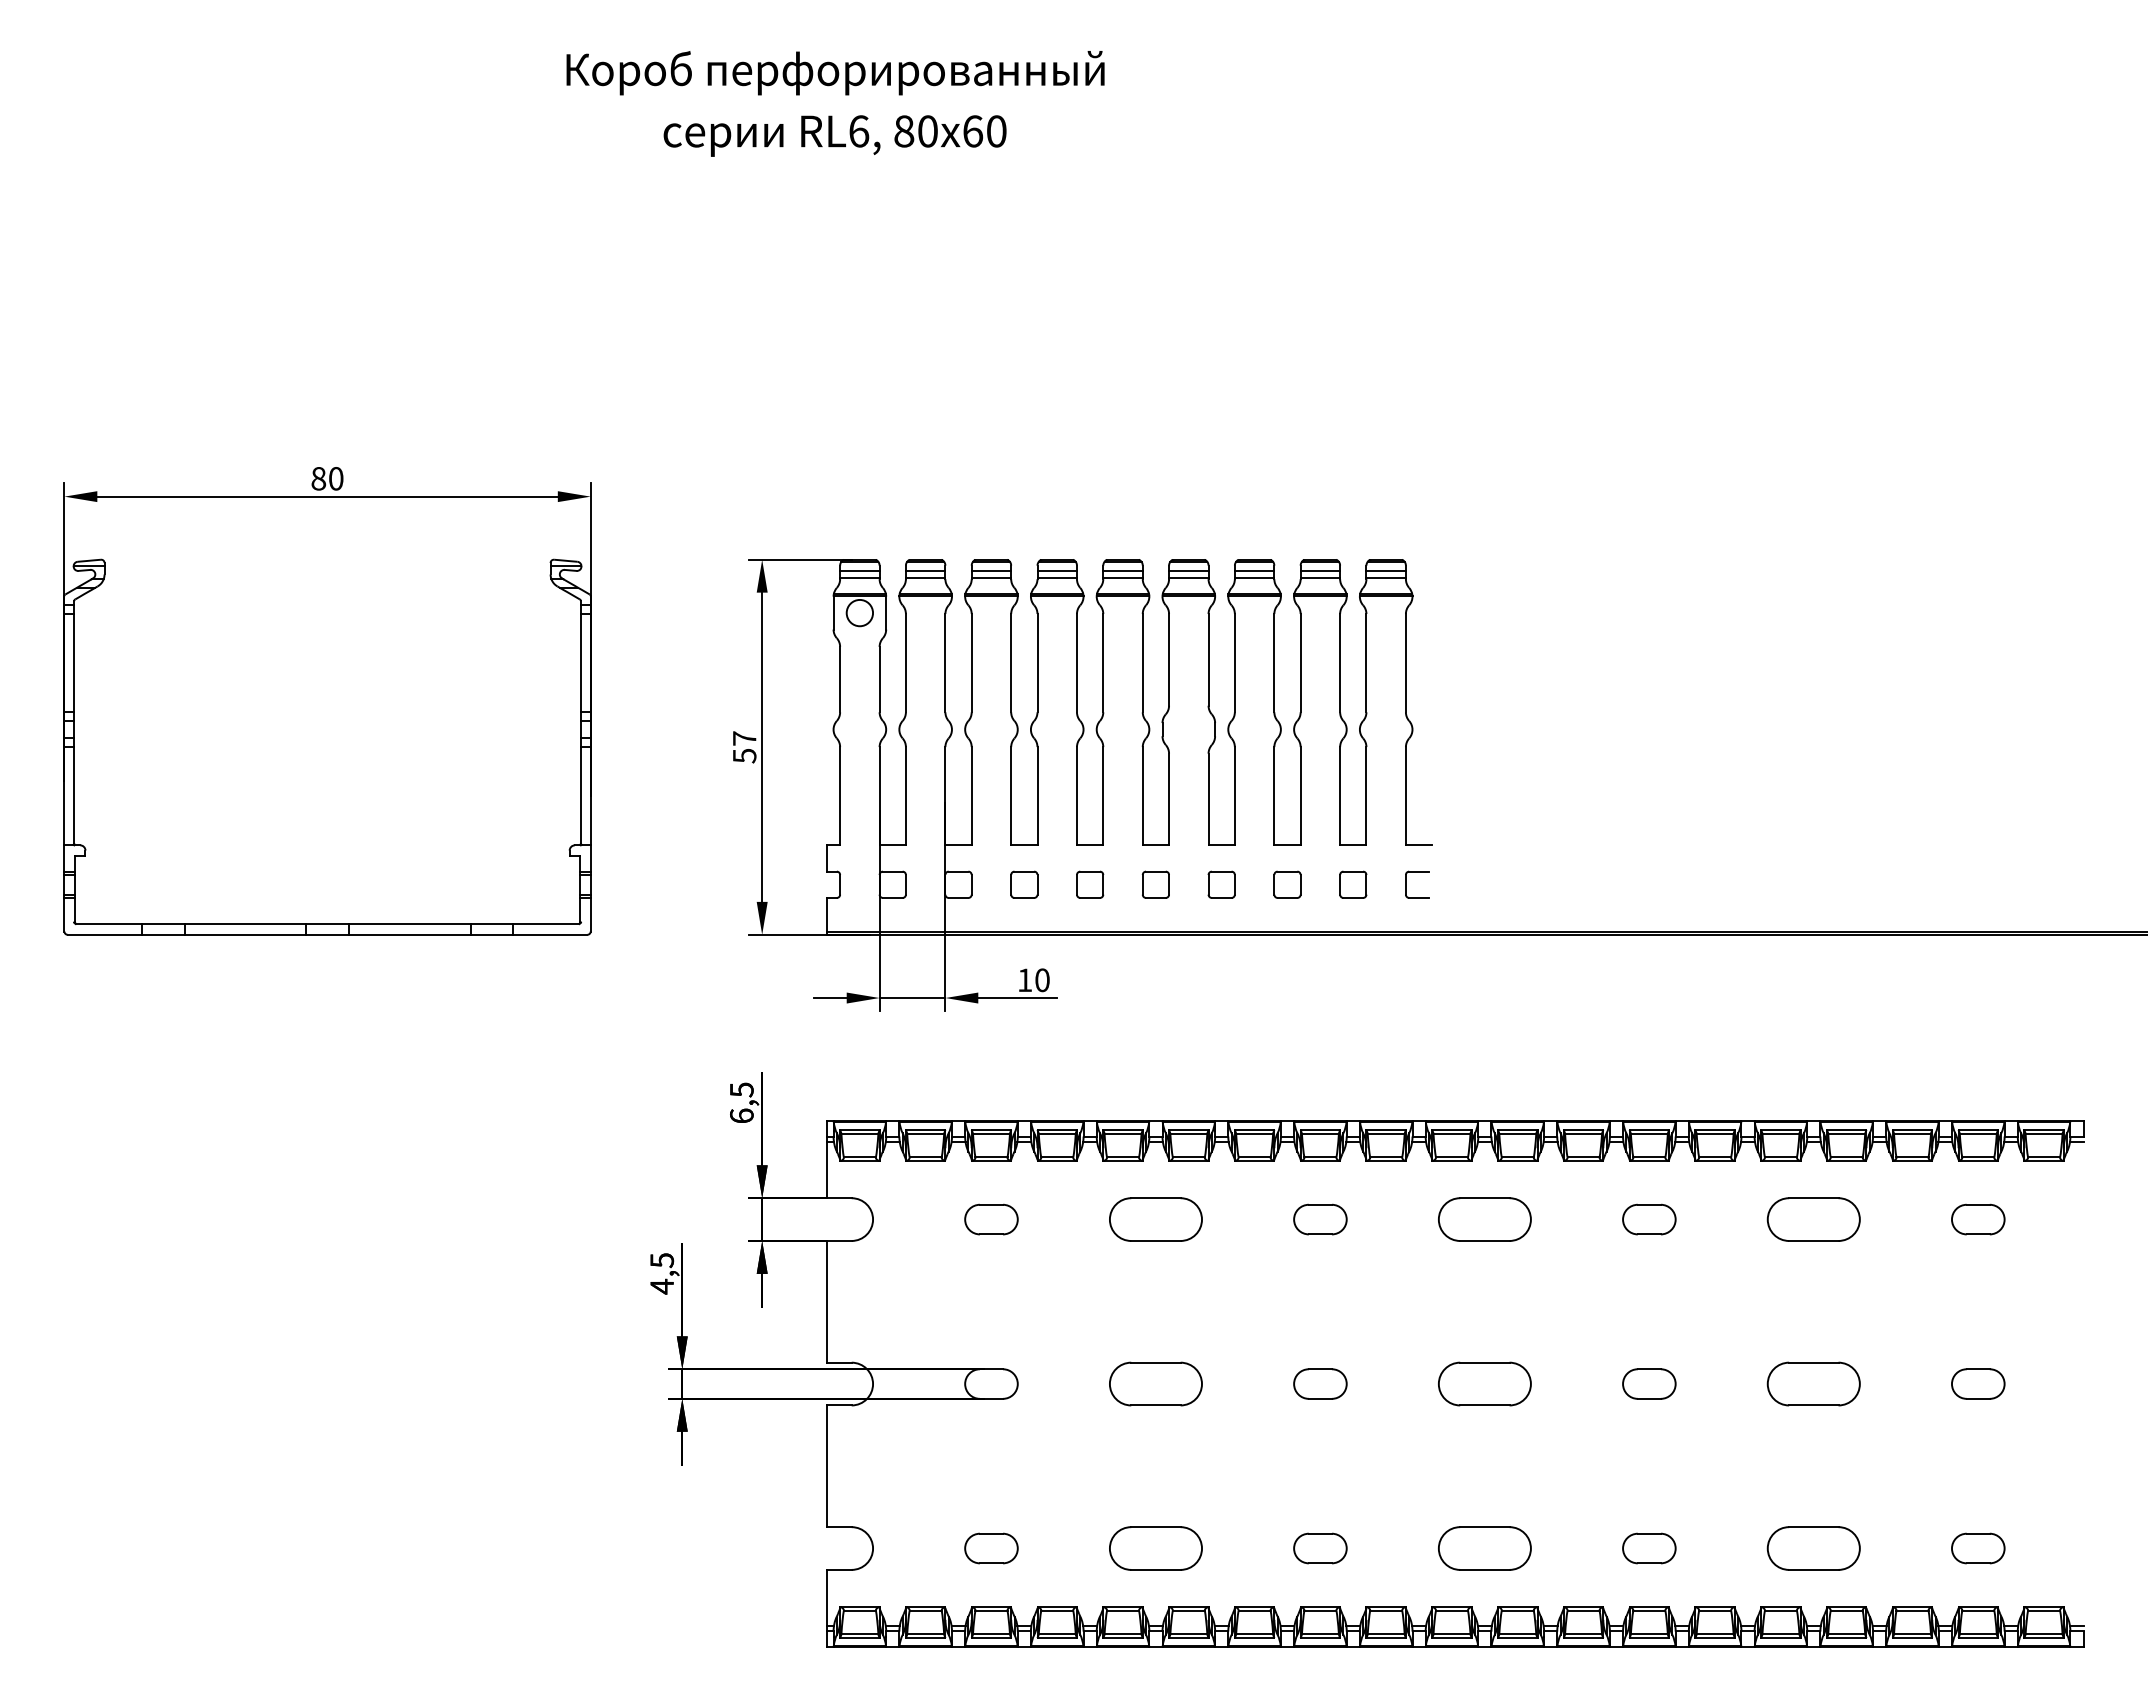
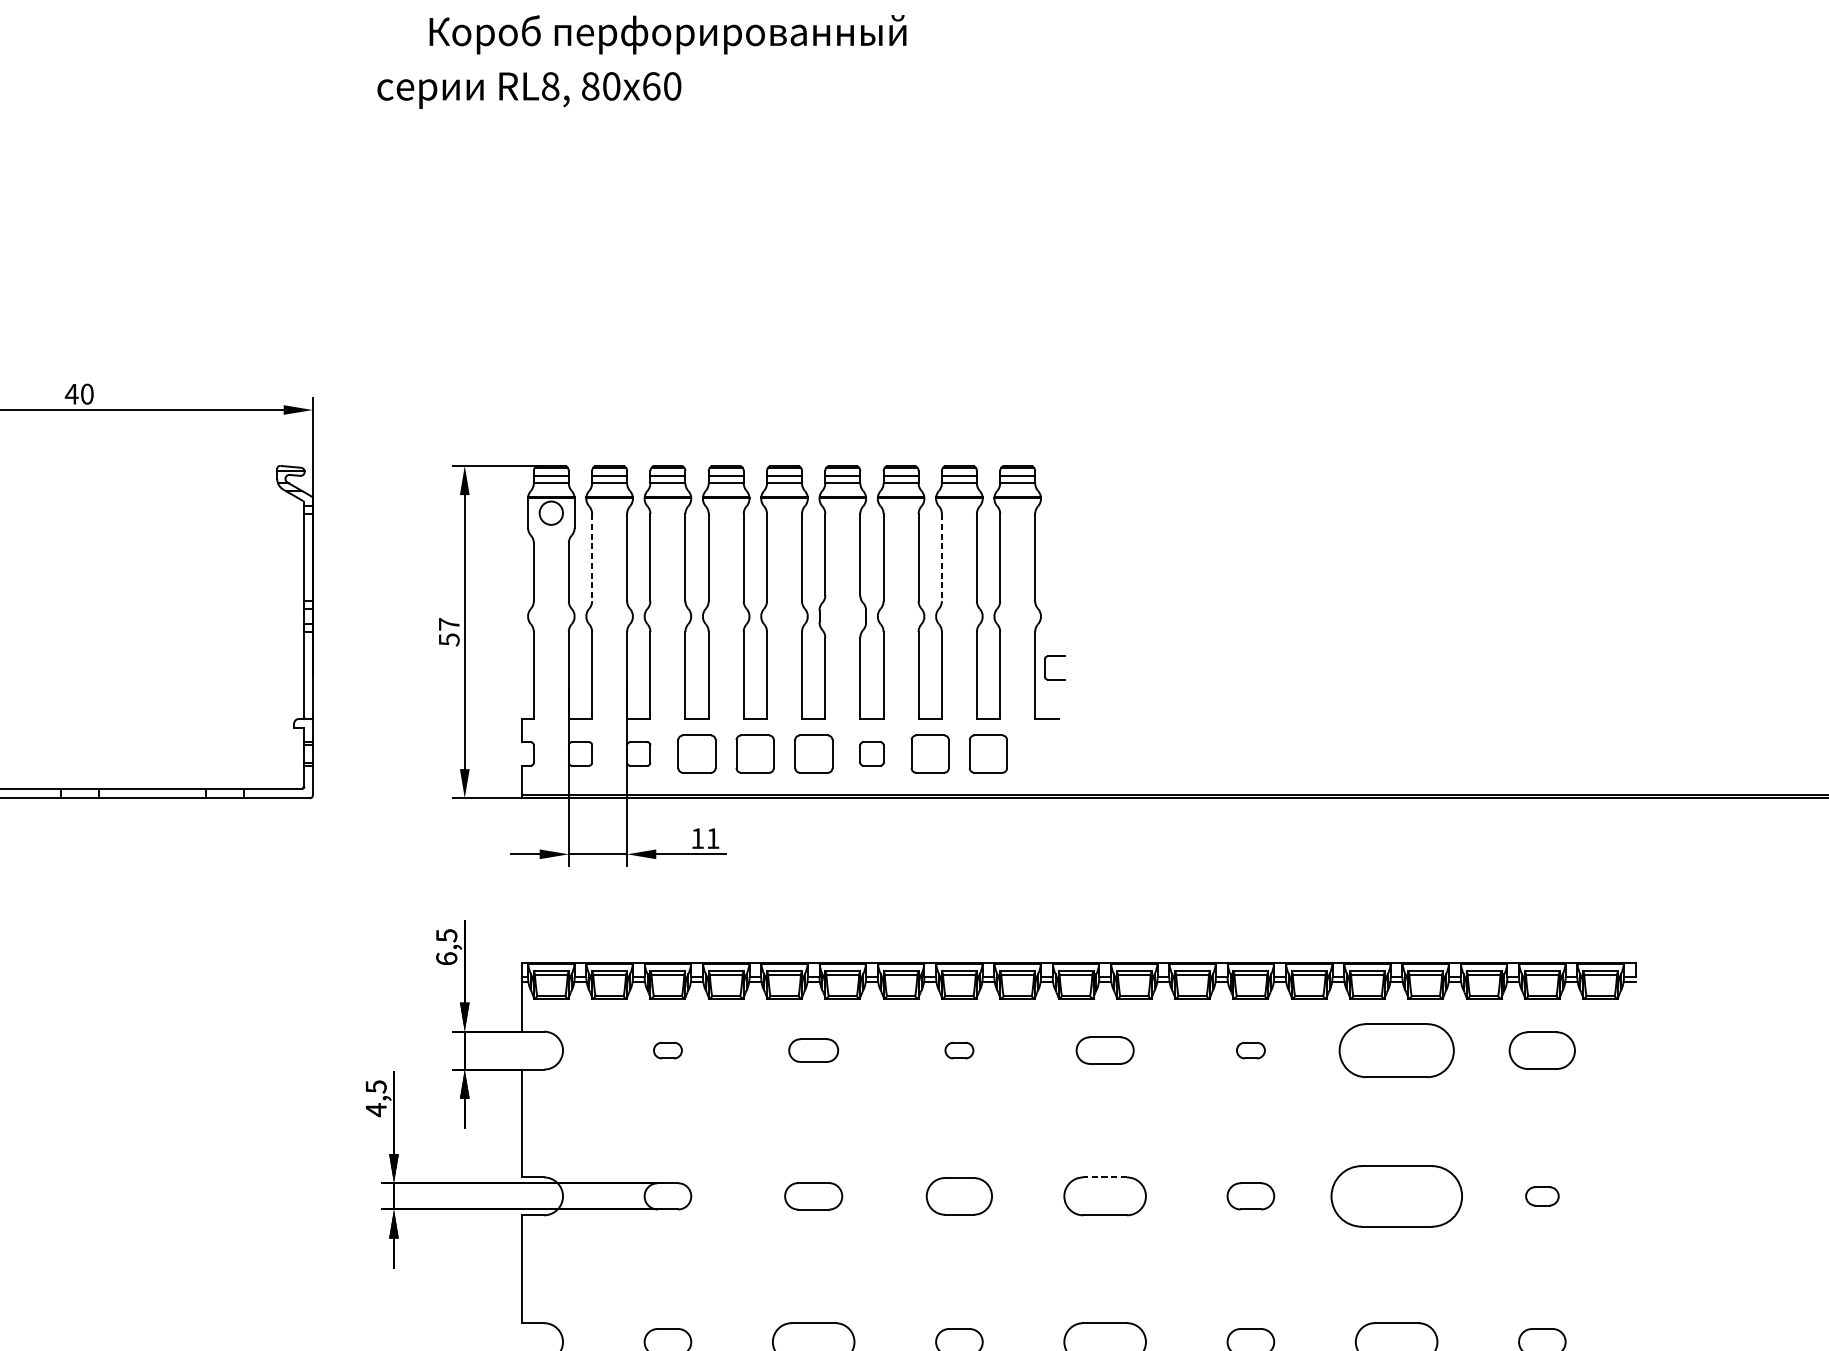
text: (835, 73) -> (667, 35), moved
text: (859, 131) -> (551, 86), RL6, -> RL8,
text: (318, 478) -> (71, 393), 80 -> 40
line: (905, 663) -> (591, 557), solid -> dashed
line: (1300, 663) -> (941, 557), solid -> dashed
part: (1024, 884) -> (697, 753), size x1.6
part: (1090, 884) -> (755, 753), size x1.6
part: (1155, 884) -> (813, 753), size x1.6
part: (1287, 884) -> (930, 753), size x1.6
part: (1353, 884) -> (988, 753), size x1.6
part: (1406, 884) -> (1045, 667), moved
text: (1042, 980) -> (713, 838), 10 -> 11
part: (991, 1219) -> (667, 1050), size x0.6
part: (1155, 1219) -> (813, 1050), size x0.6
part: (1320, 1219) -> (959, 1050), size x0.6
part: (1484, 1219) -> (1104, 1050), size x0.7
part: (1649, 1219) -> (1251, 1050), size x0.6
part: (1813, 1219) -> (1396, 1050), size x1.4
part: (1978, 1219) -> (1542, 1050), size x1.4
line: (1484, 1362) -> (1104, 1177), solid -> dashed
part: (1155, 1383) -> (813, 1195), size x0.7
part: (1320, 1383) -> (959, 1195), size x1.4
part: (1813, 1383) -> (1396, 1195), size x1.6
part: (1978, 1383) -> (1542, 1195), size x0.7

